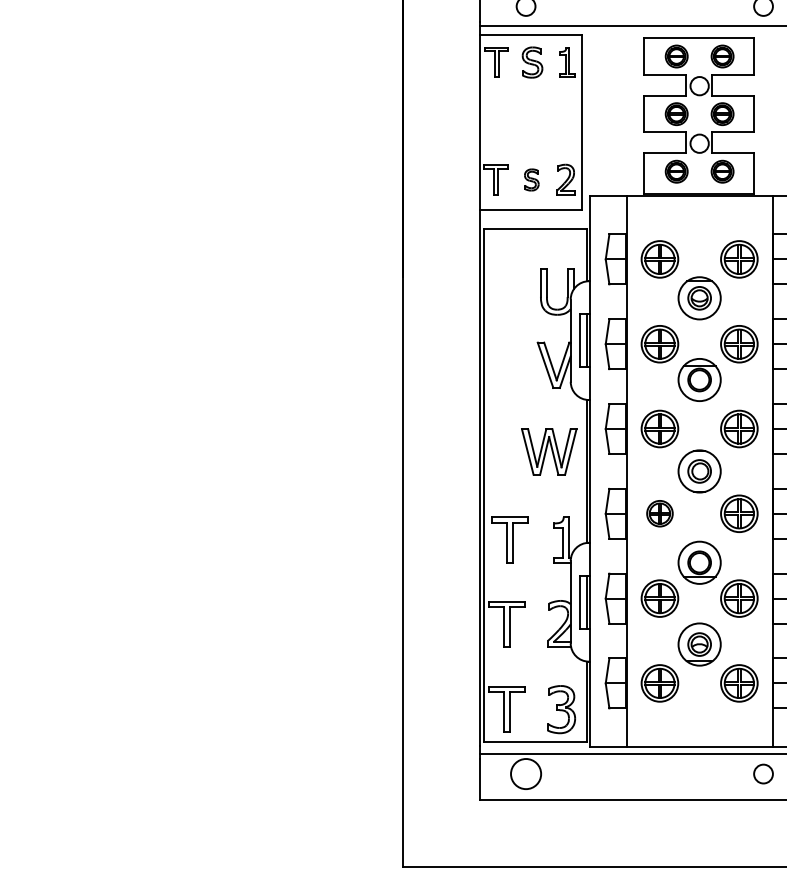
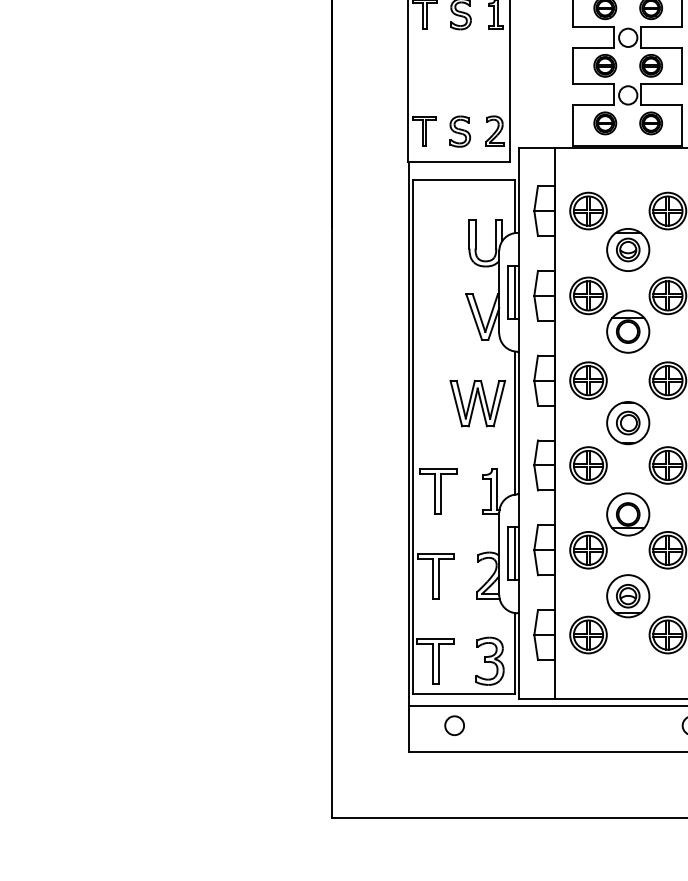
part: (531, 179) -> (460, 131), size x1.43
part: (659, 513) -> (588, 465), size x1.43
circle: (525, 773) -> (454, 725), size x0.62

